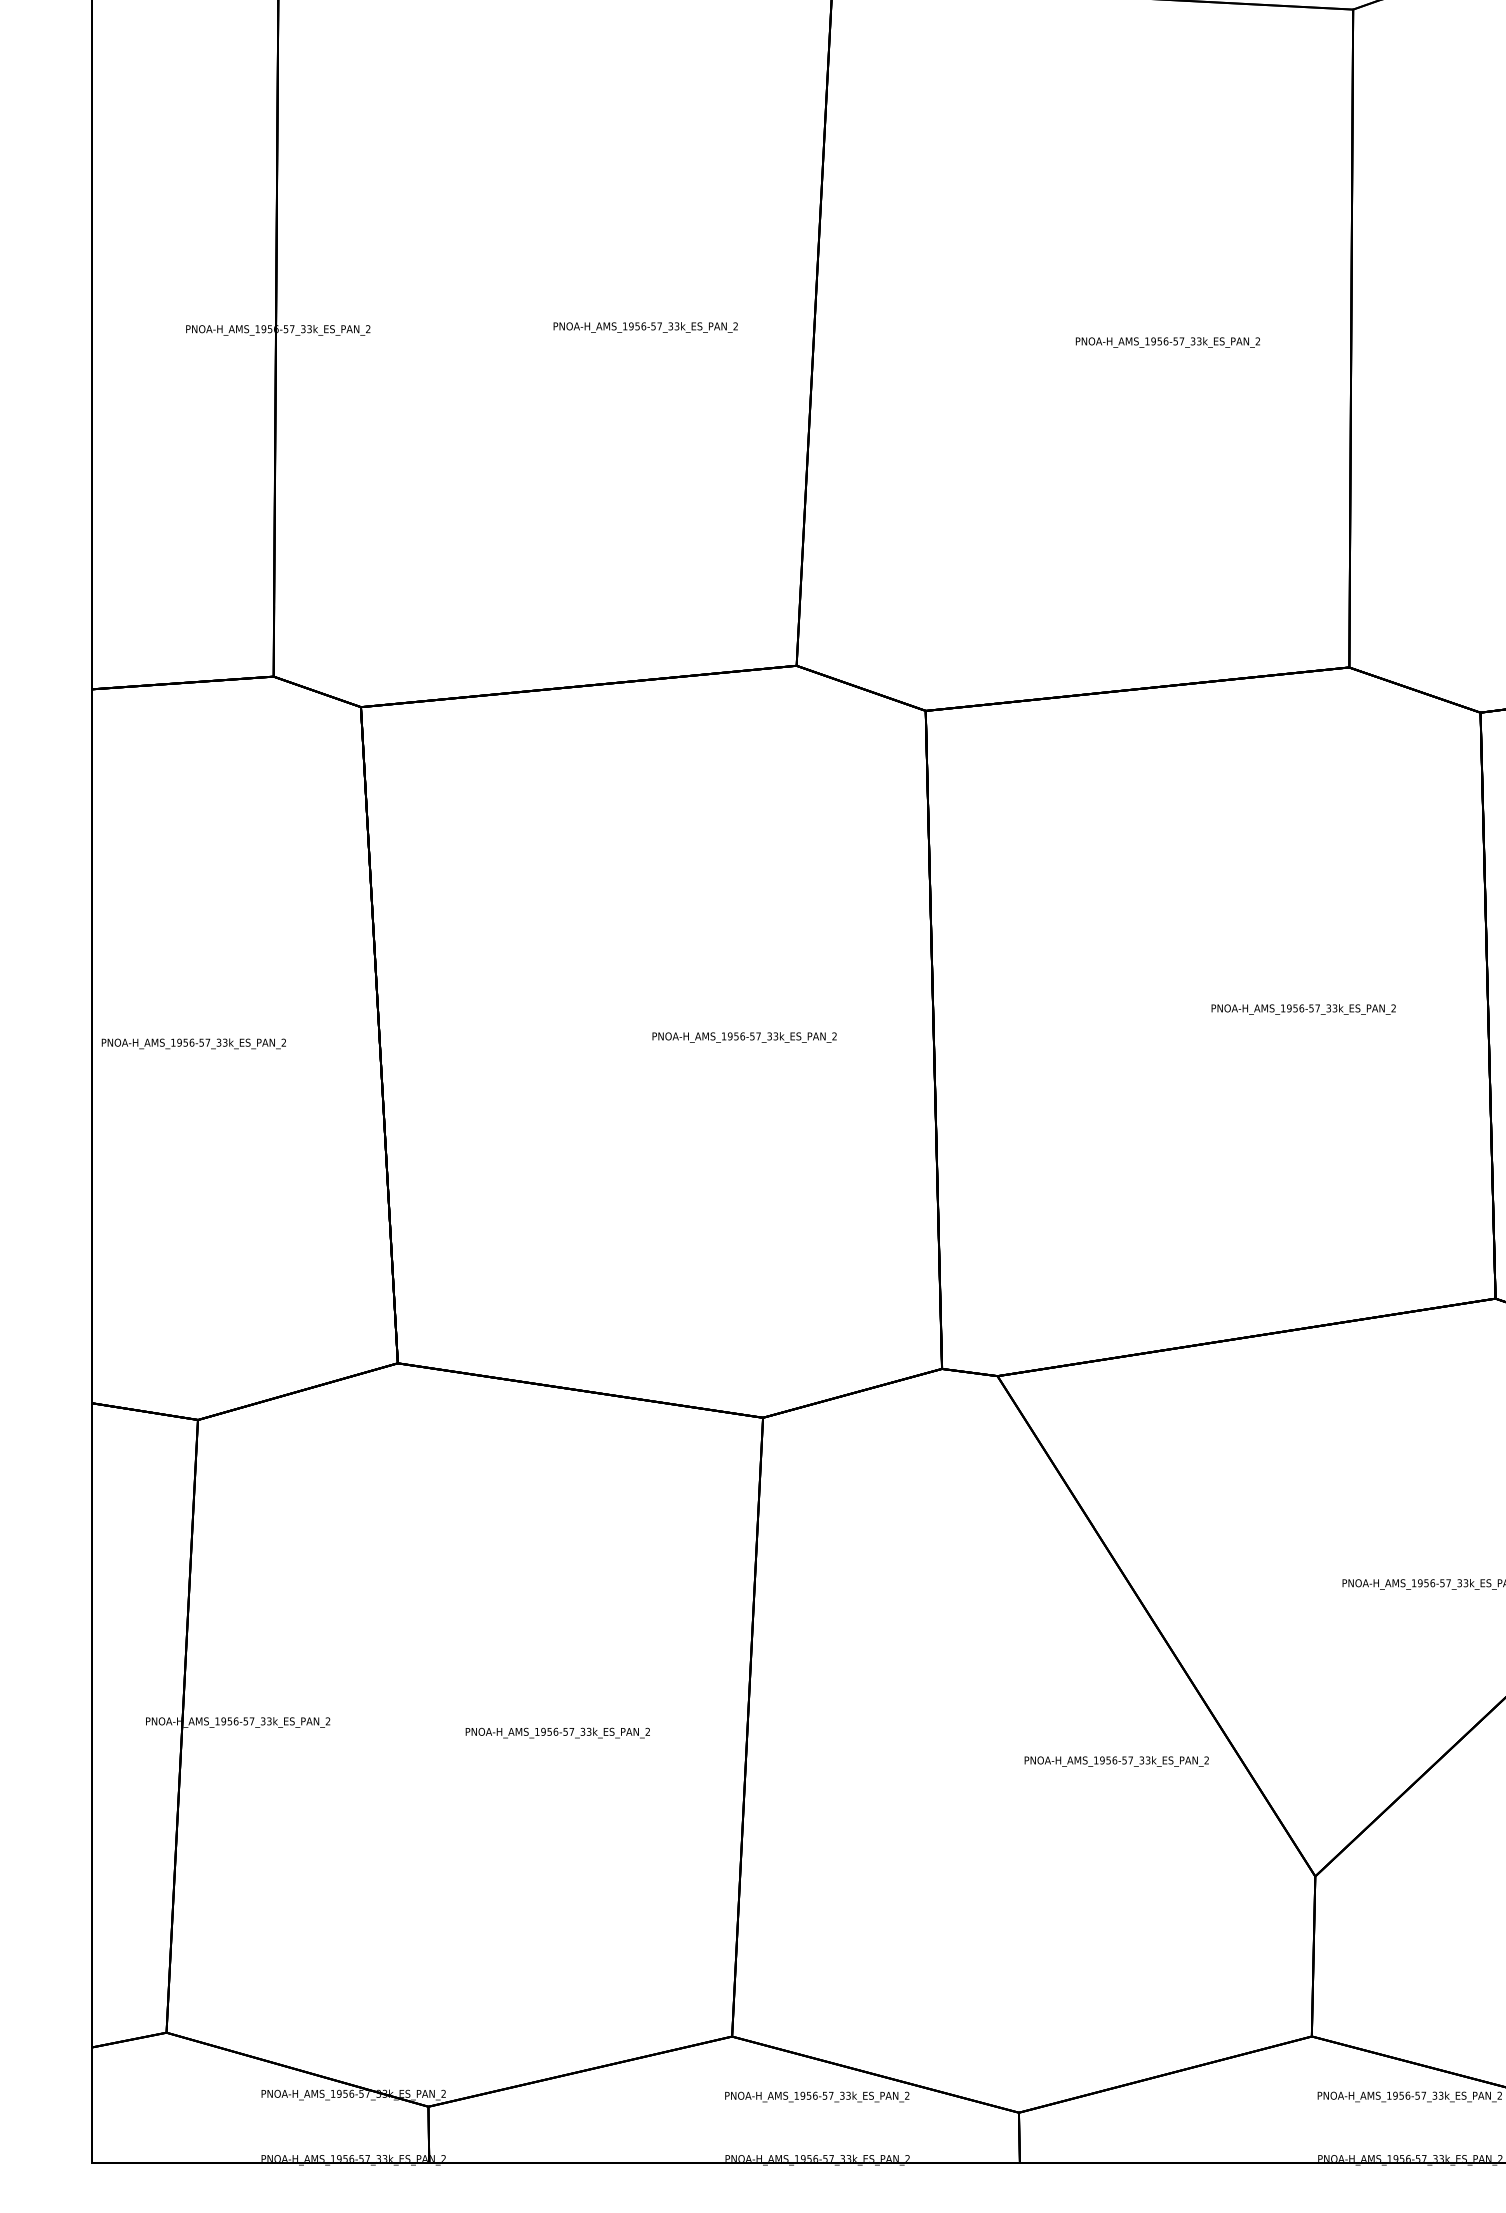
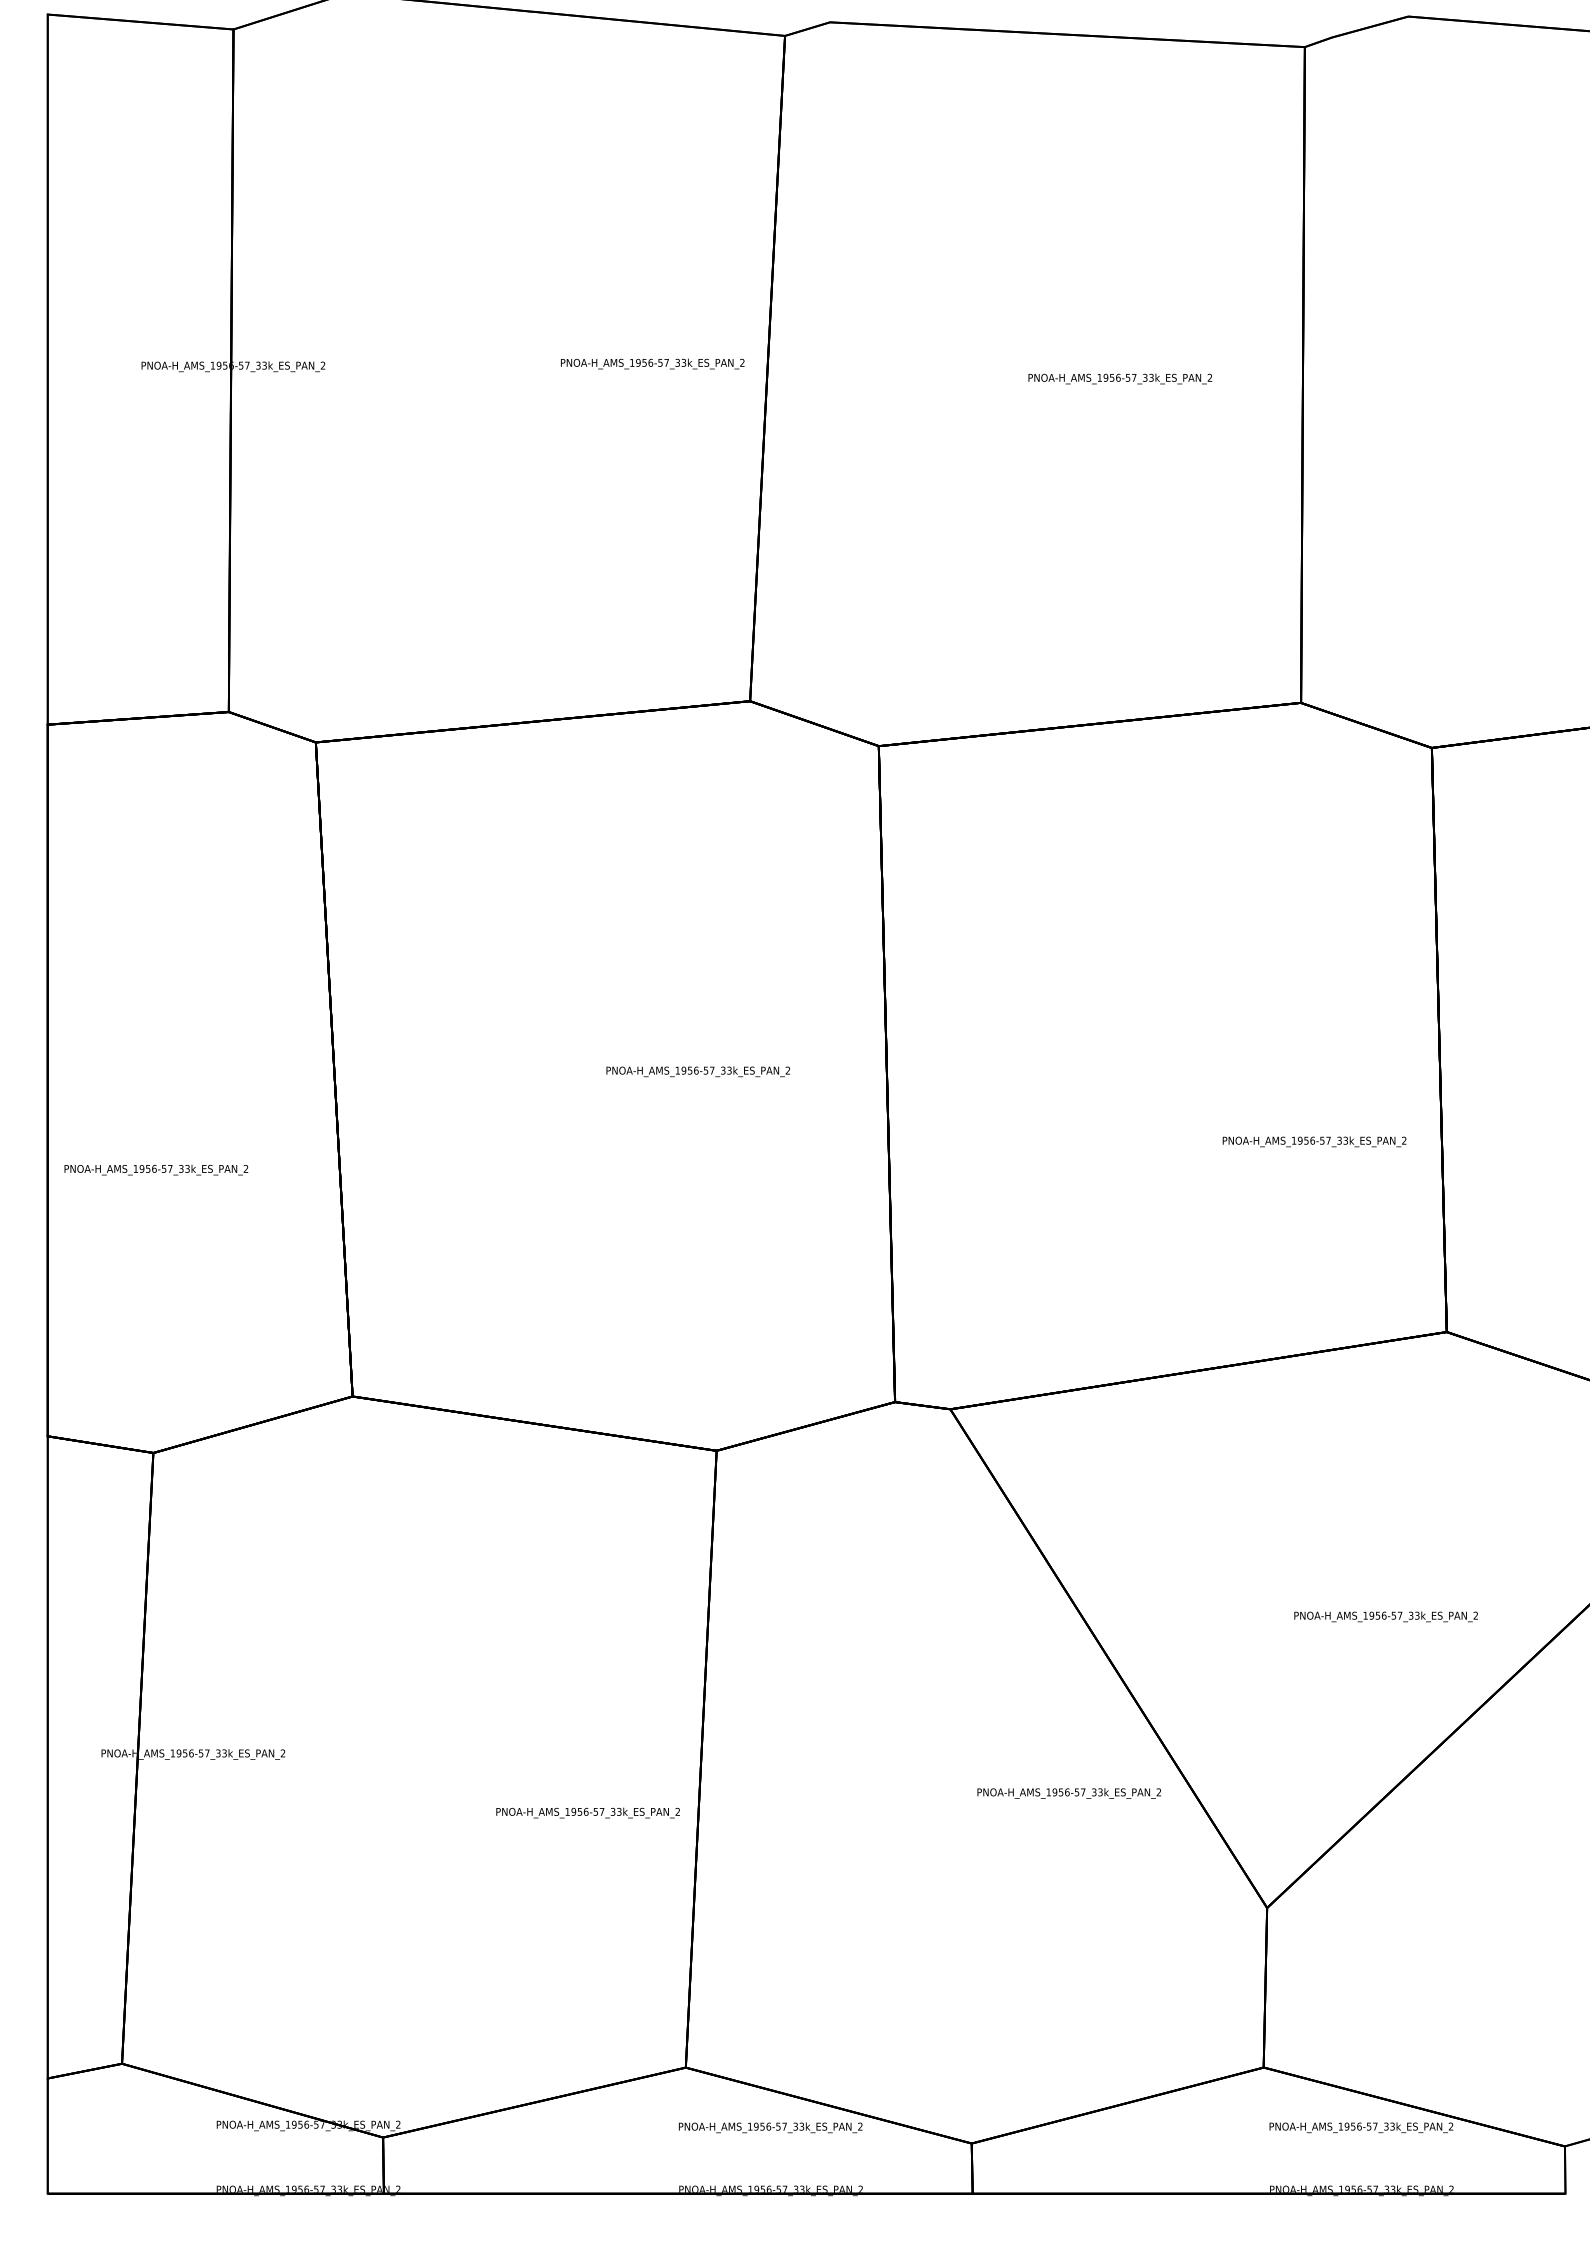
text: (645, 327) -> (652, 363), moved
text: (1303, 1009) -> (1314, 1141), moved
text: (194, 1043) -> (156, 1169), moved
text: (557, 1732) -> (587, 1812), moved

